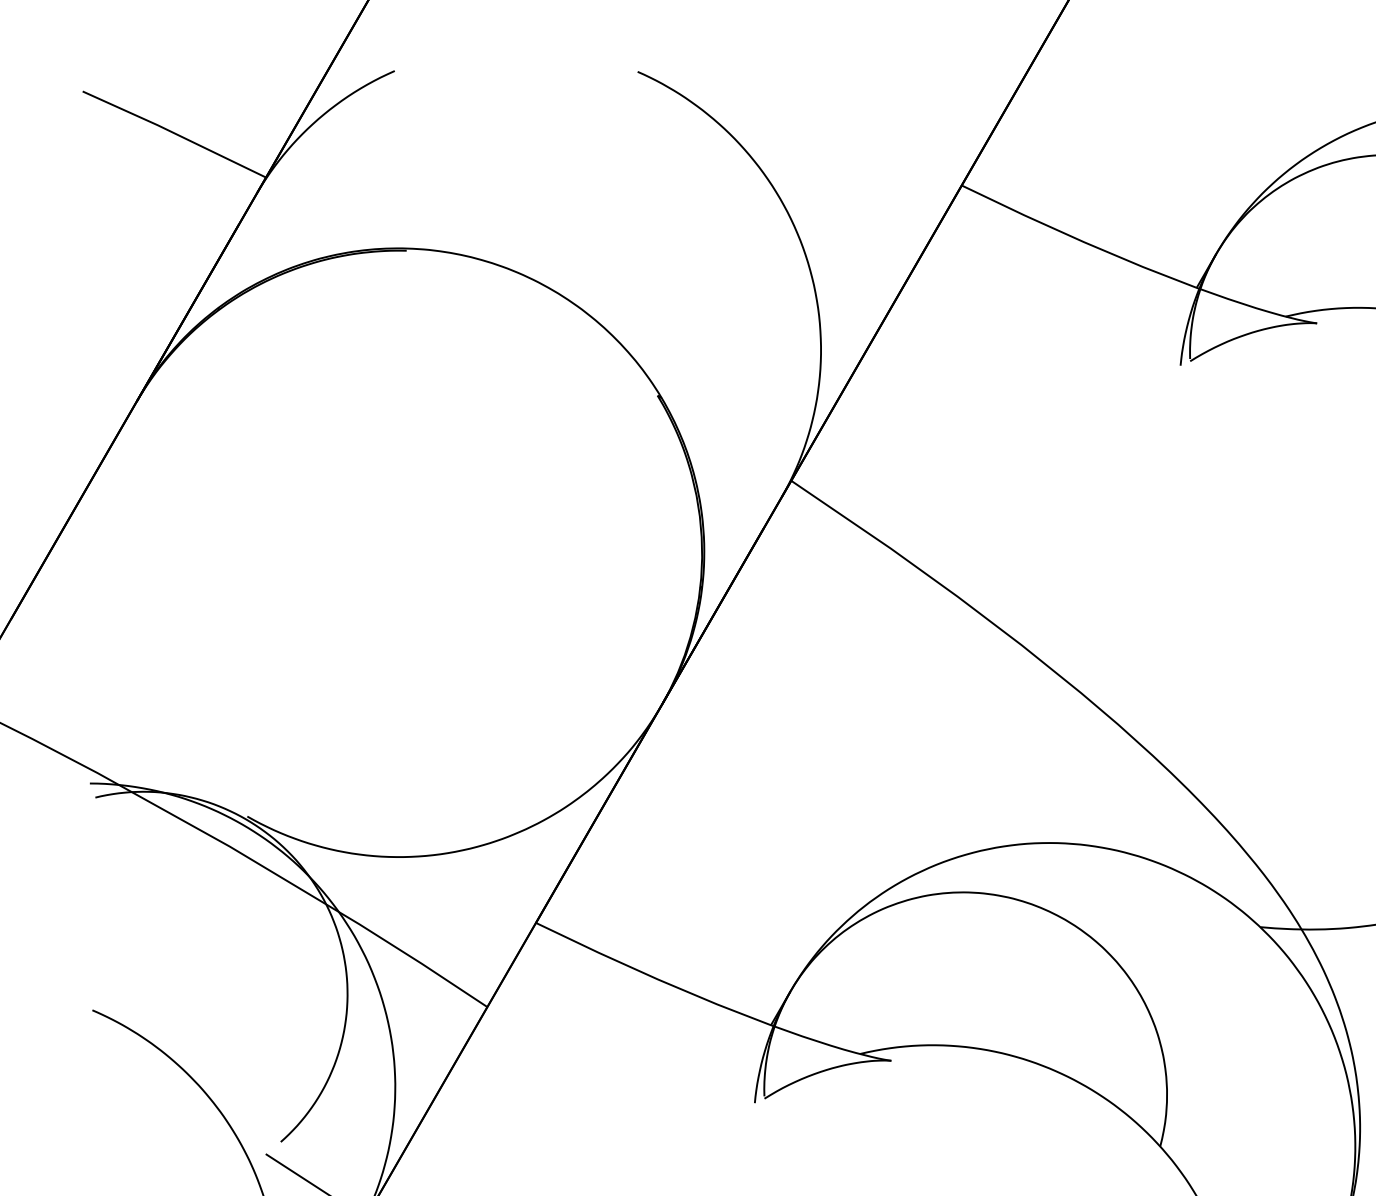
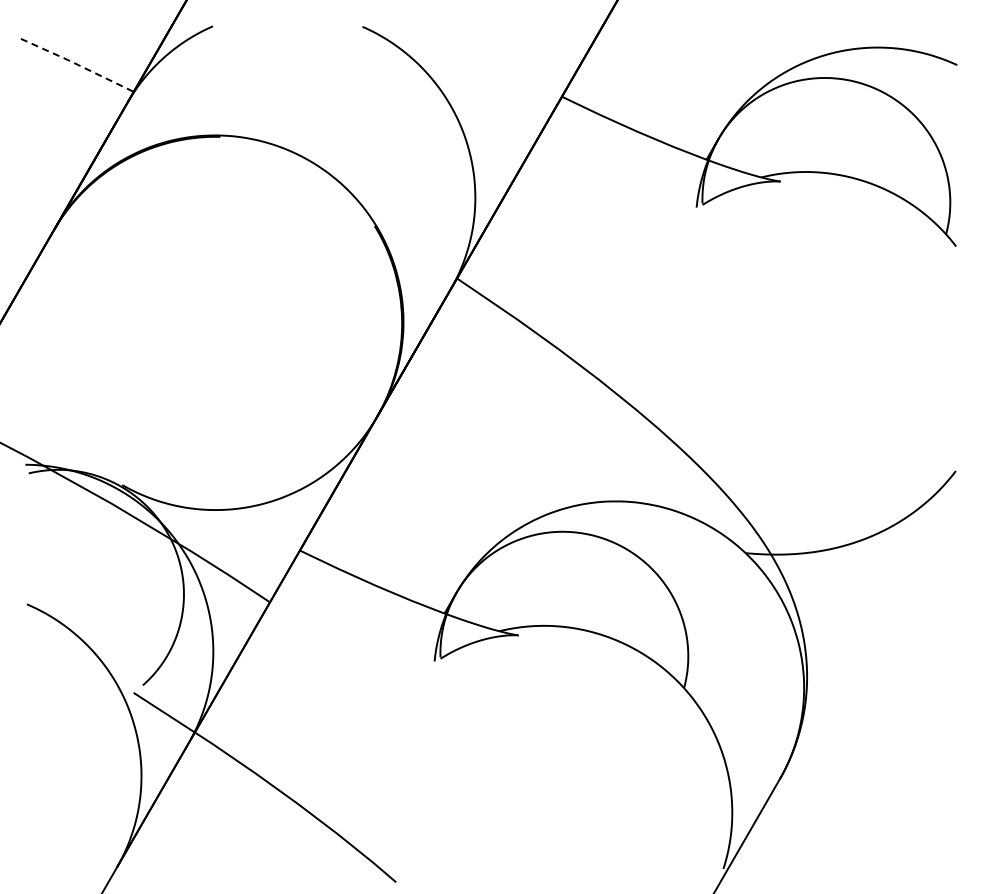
line: (174, 133) -> (77, 64), solid -> dashed

